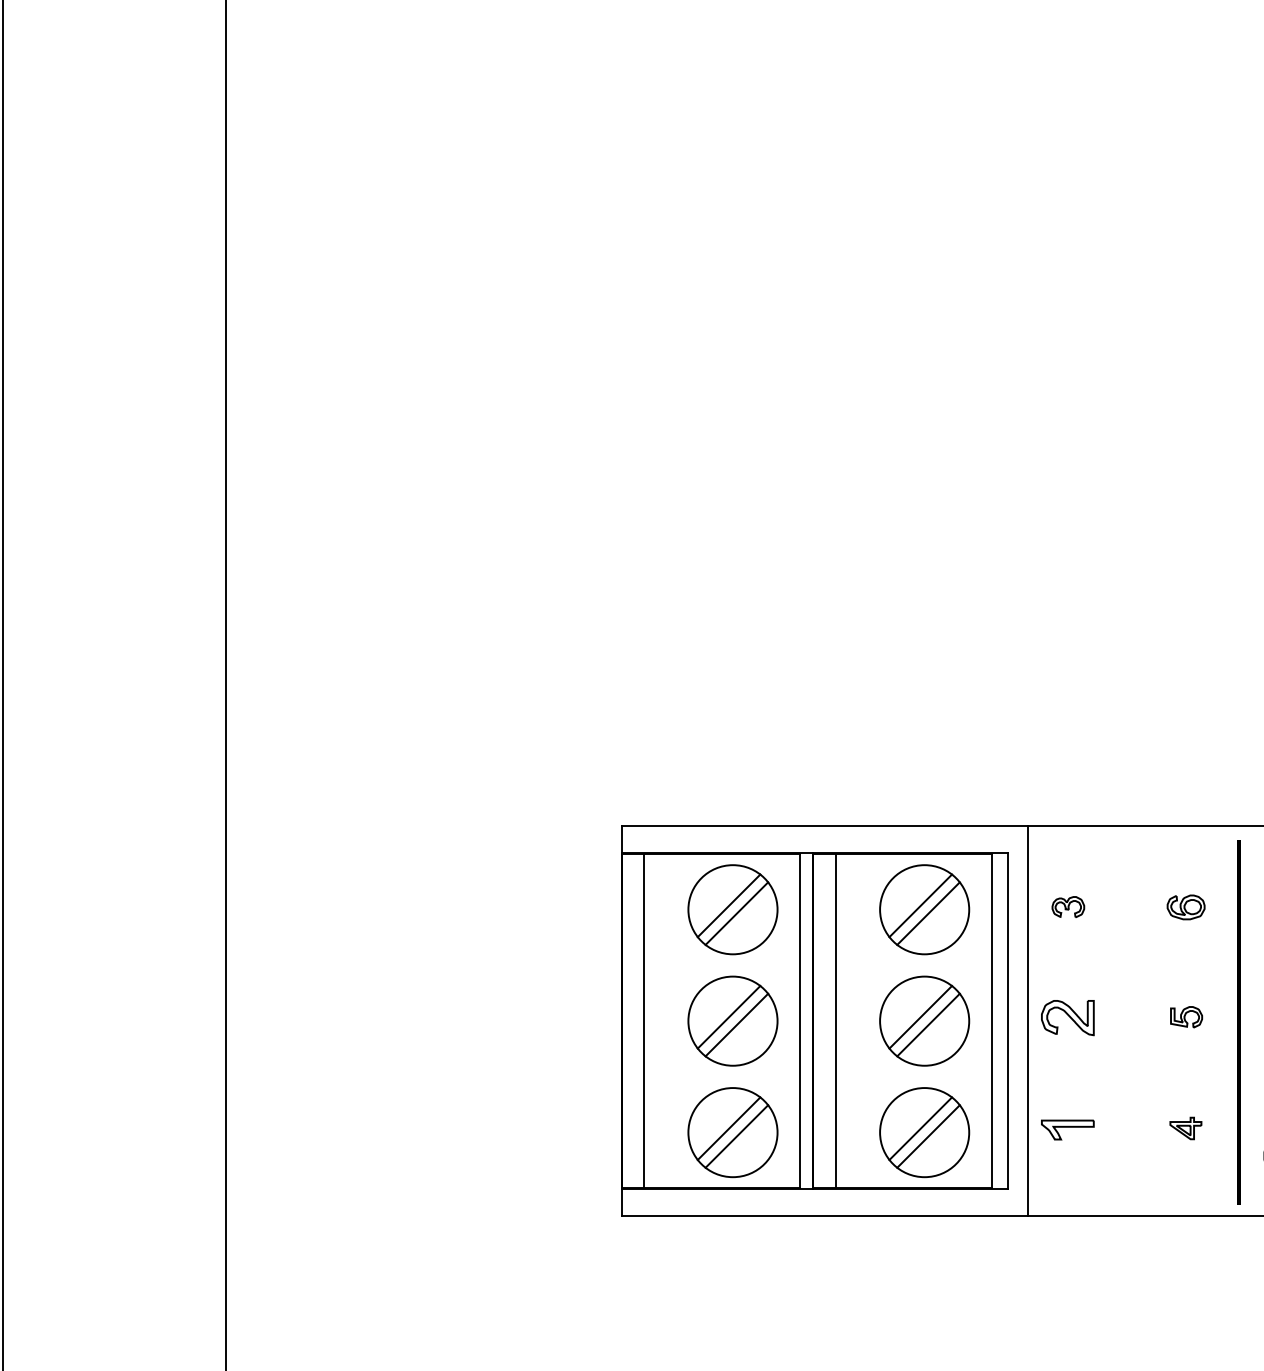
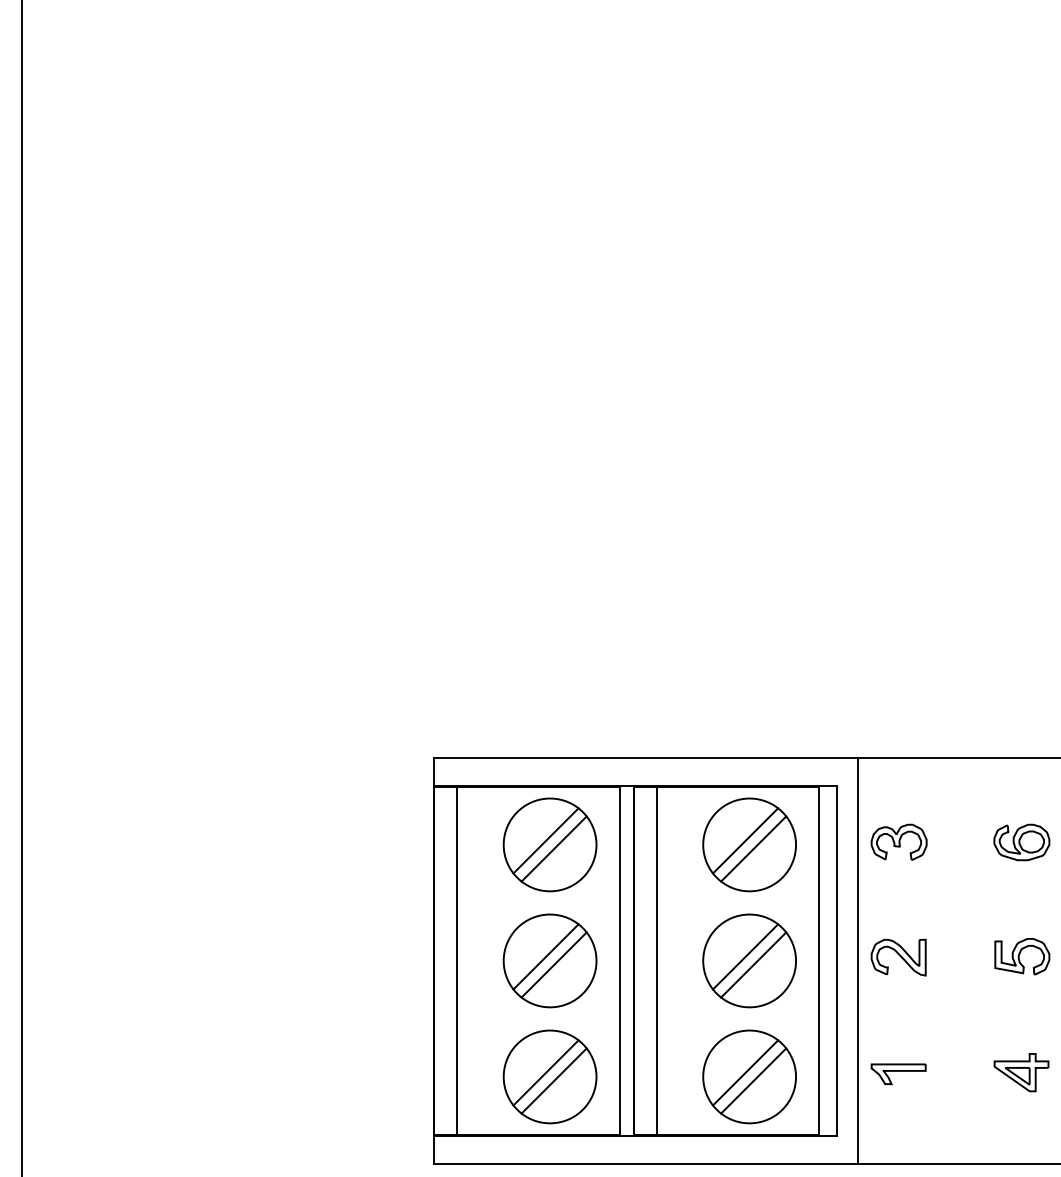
part: (1068, 906) -> (899, 841), size x1.67
part: (1185, 907) -> (1021, 842), size x1.43
part: (1186, 1017) -> (1022, 957), size x1.67
part: (1185, 1128) -> (1021, 1072), size x1.67

